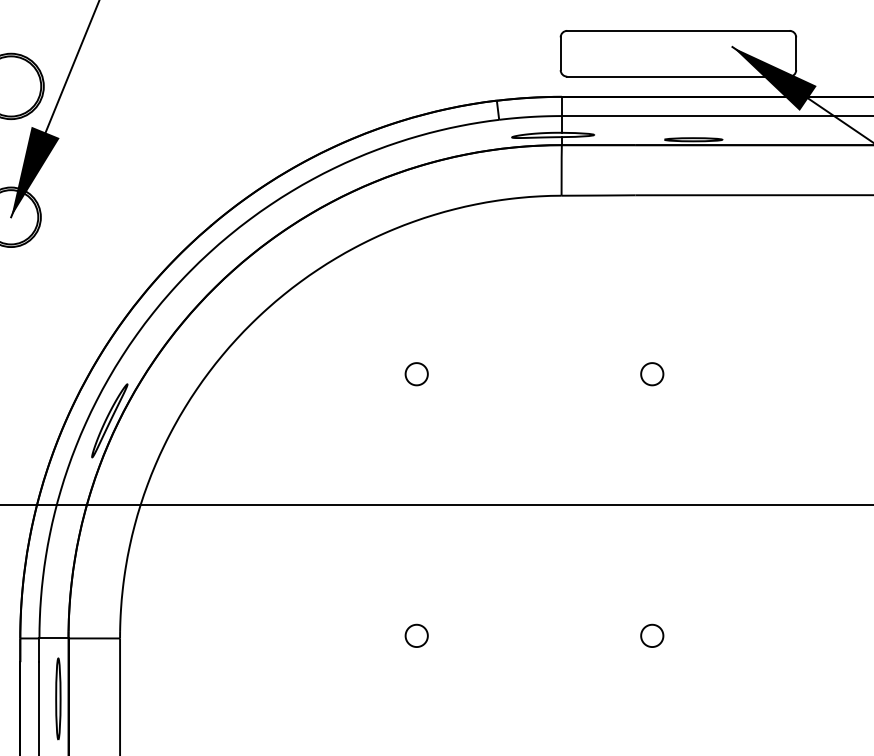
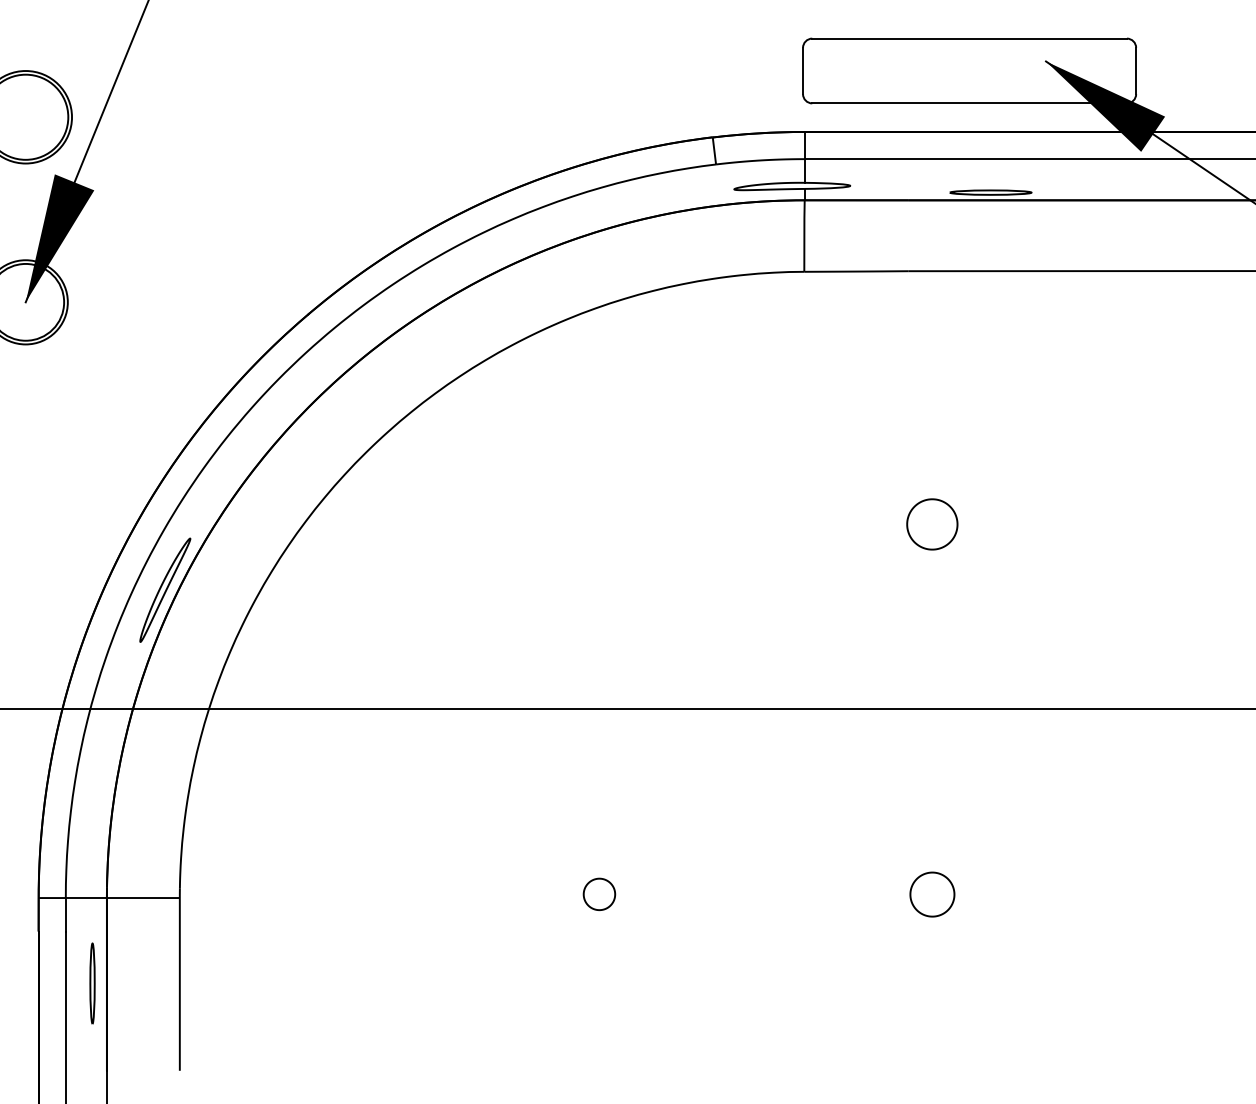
part: (416, 373) -> (599, 523), removed
part: (652, 373) -> (932, 523), size x1.6
part: (652, 635) -> (932, 893), size x1.4
part: (58, 698) -> (92, 983), size x0.7

